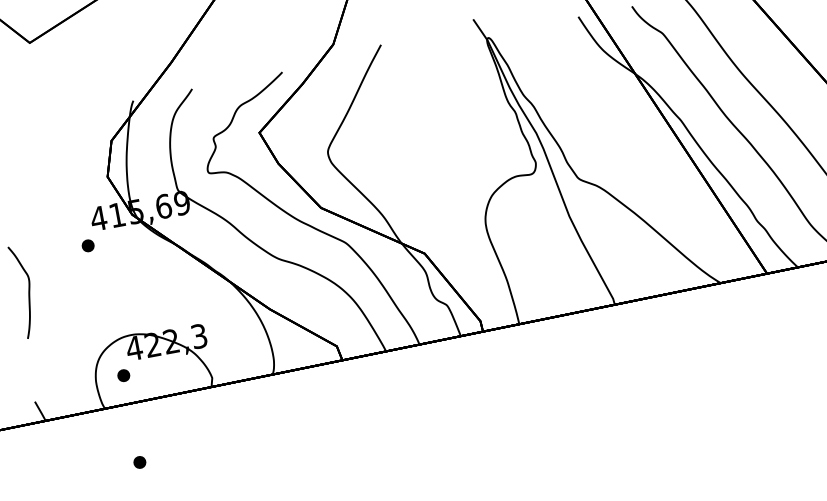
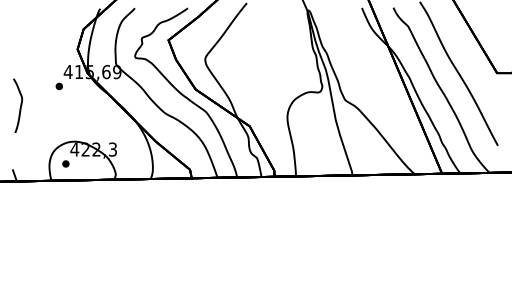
part: (139, 461) -> (65, 214), removed

